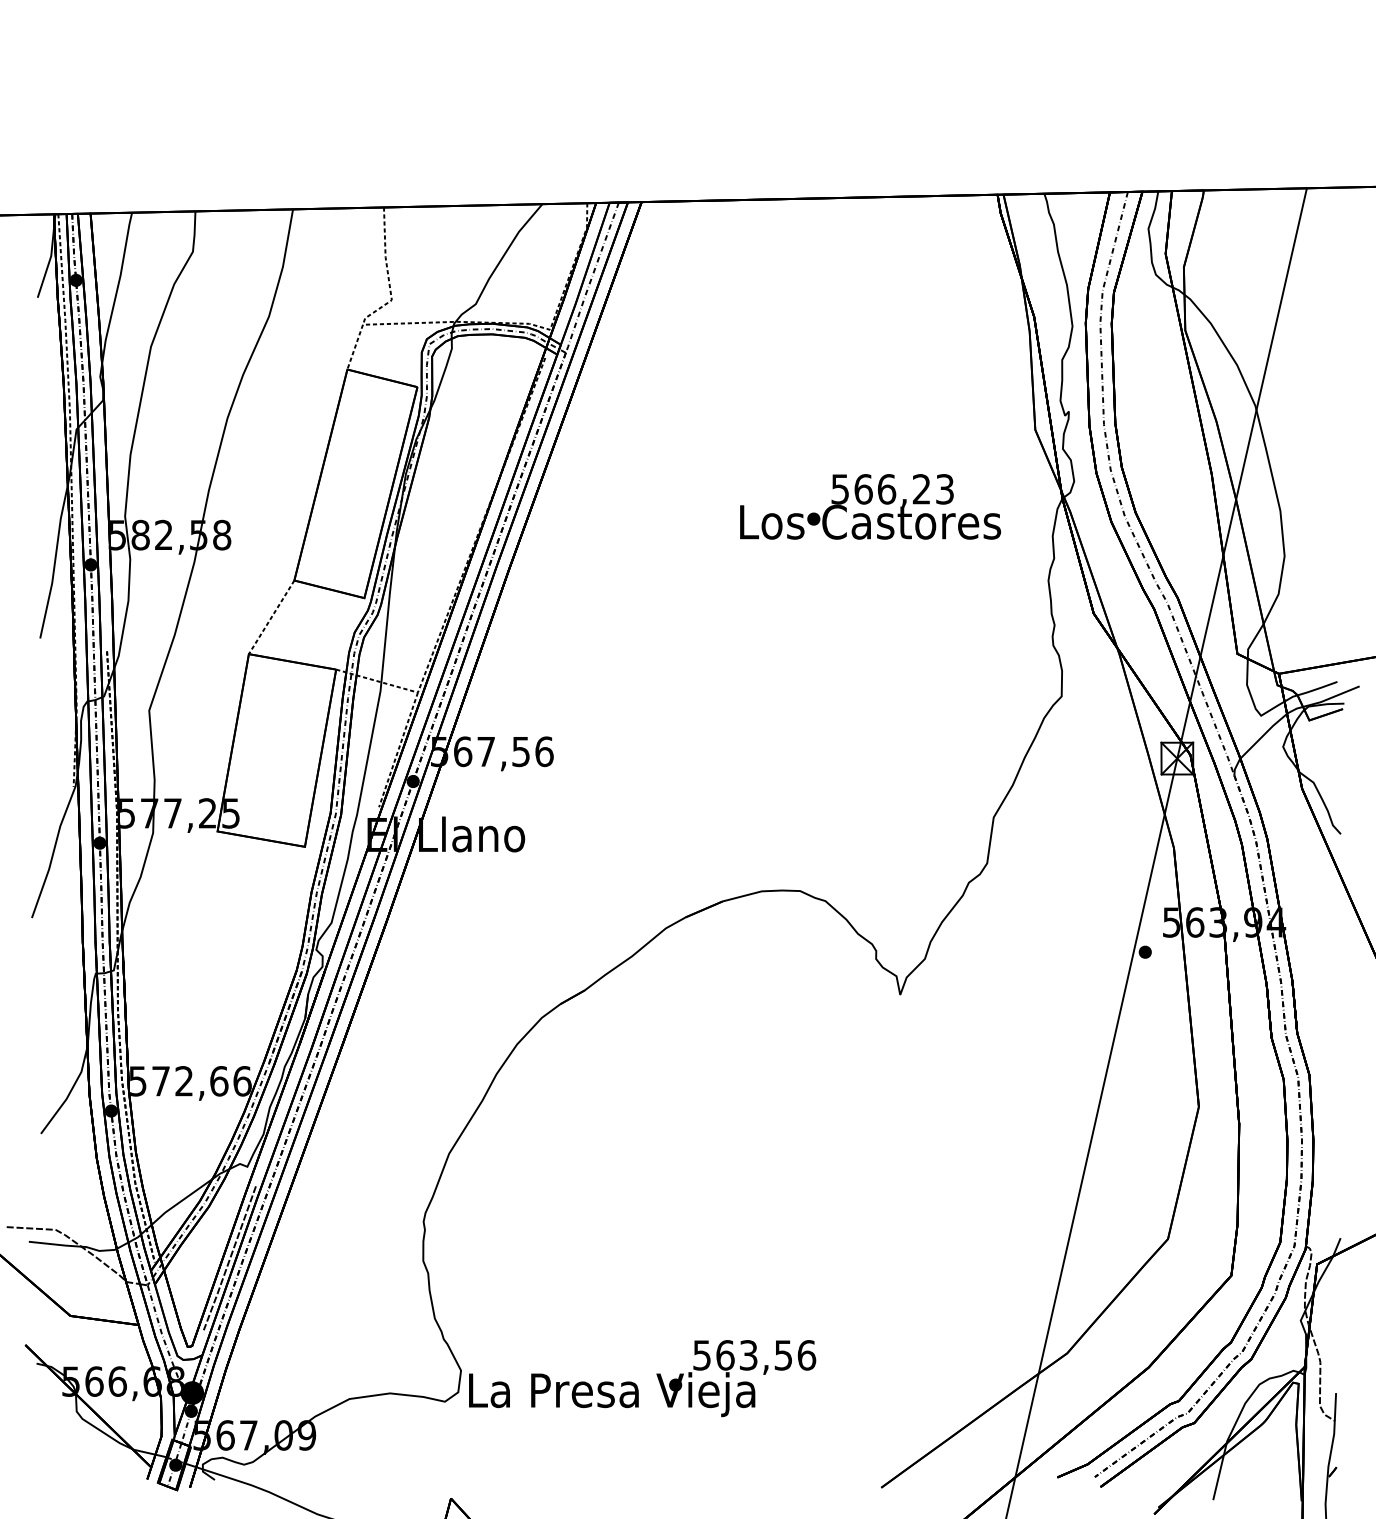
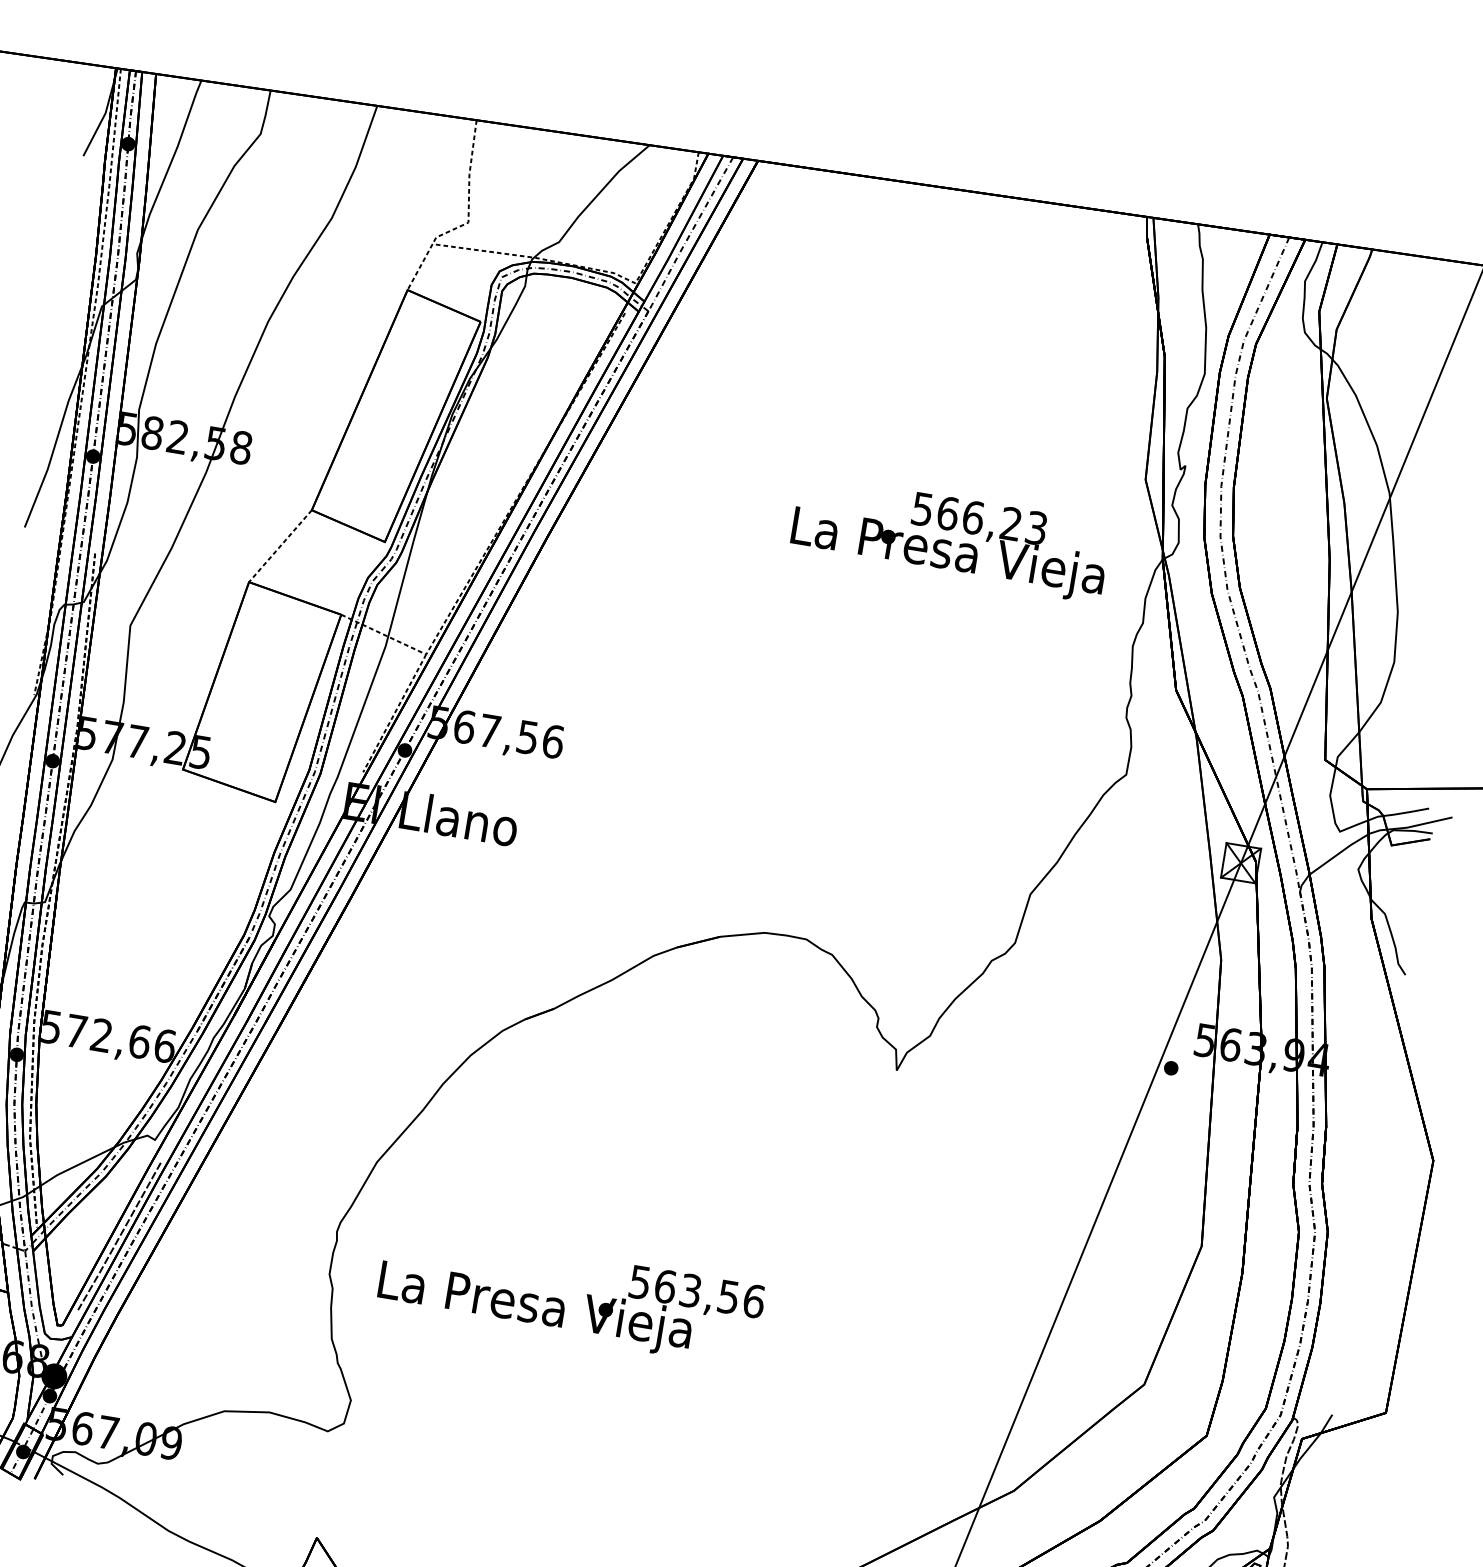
text: (869, 525) -> (947, 553), Los Castores -> La Presa Vieja
text: (642, 1378) -> (570, 1296), moved

